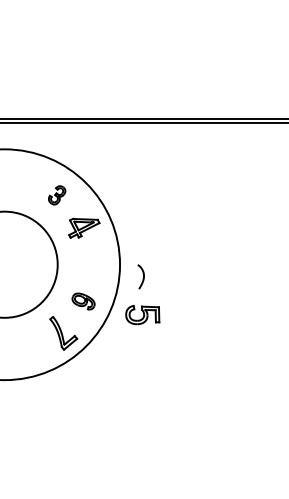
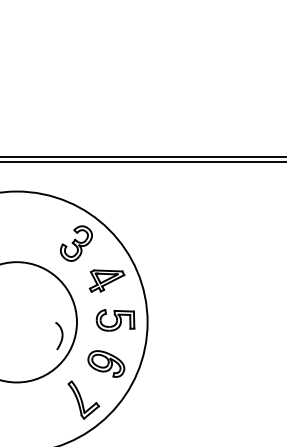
part: (56, 195) -> (75, 243), size x1.67
curve: (142, 278) -> (60, 337), moved
part: (83, 301) -> (106, 363), size x1.43
part: (142, 315) -> (115, 320), moved

